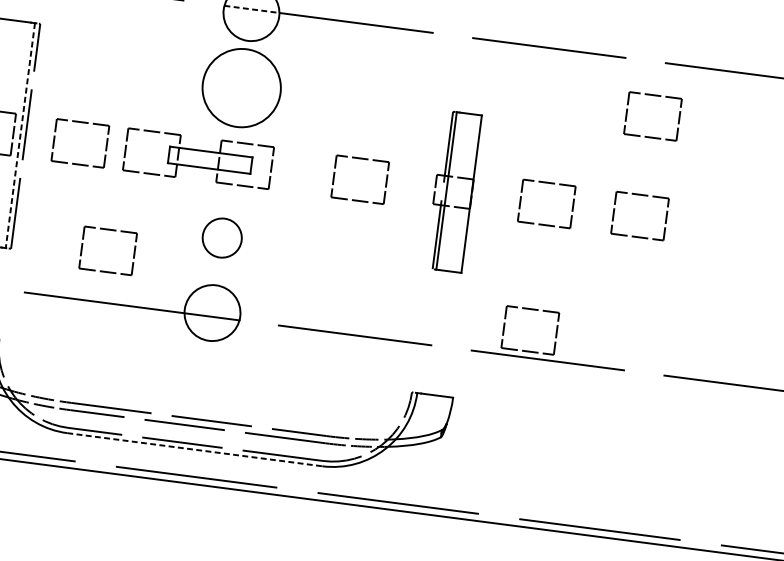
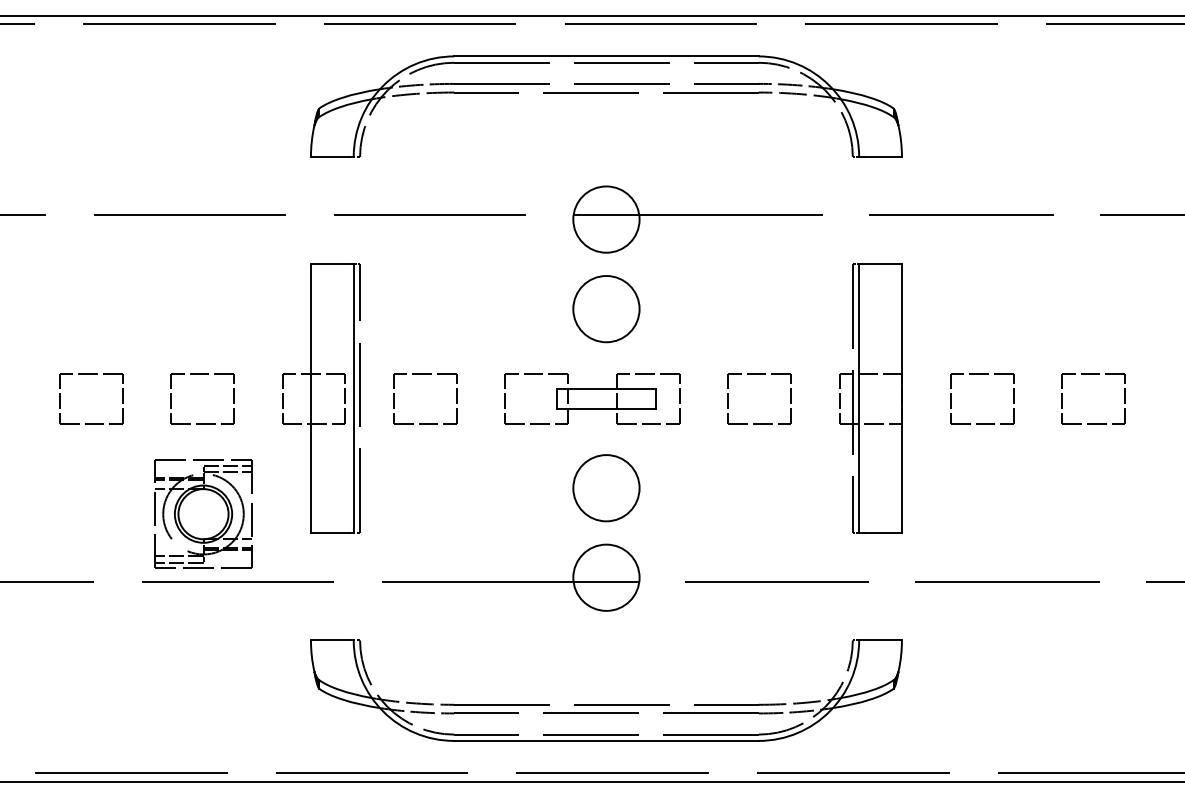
line: (251, 9) -> (606, 215), dashed -> solid
circle: (241, 88) -> (606, 309), size x0.71
part: (655, 96) -> (1093, 255), removed
line: (20, 136) -> (353, 399), dashed -> solid
part: (198, 158) -> (592, 398), moved
part: (453, 191) -> (870, 398), size x1.43
part: (110, 230) -> (474, 496), removed
circle: (222, 238) -> (606, 488), size x1.43
part: (533, 310) -> (982, 525), removed
line: (194, 449) -> (606, 740), dashed -> solid

